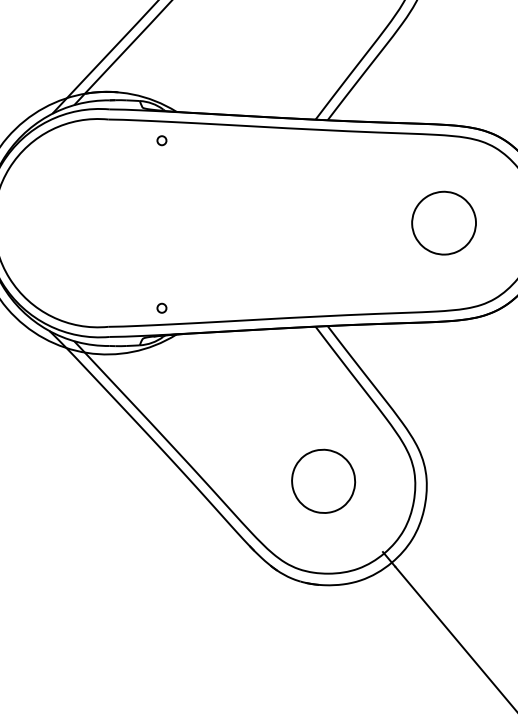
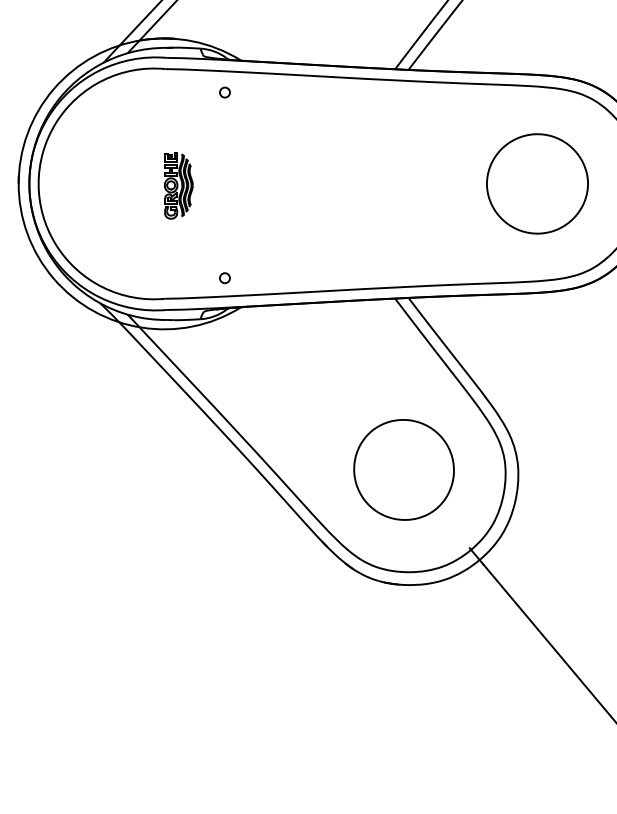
part: (444, 222) -> (537, 183), size x1.43
part: (120, 224) -> (178, 185), added
part: (323, 480) -> (403, 469), size x1.43

